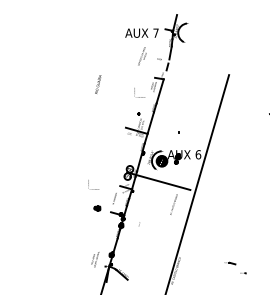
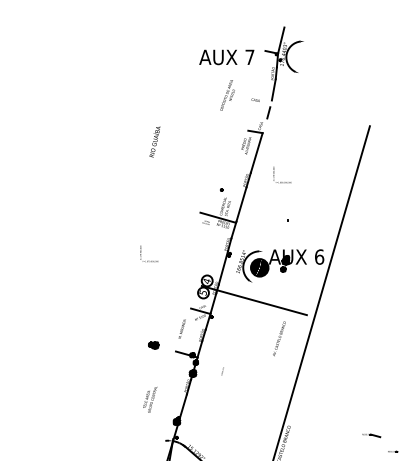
text: (139, 92) -> (281, 174), moved
text: (93, 184) -> (148, 253), moved
text: (95, 259) -> (150, 399), moved

